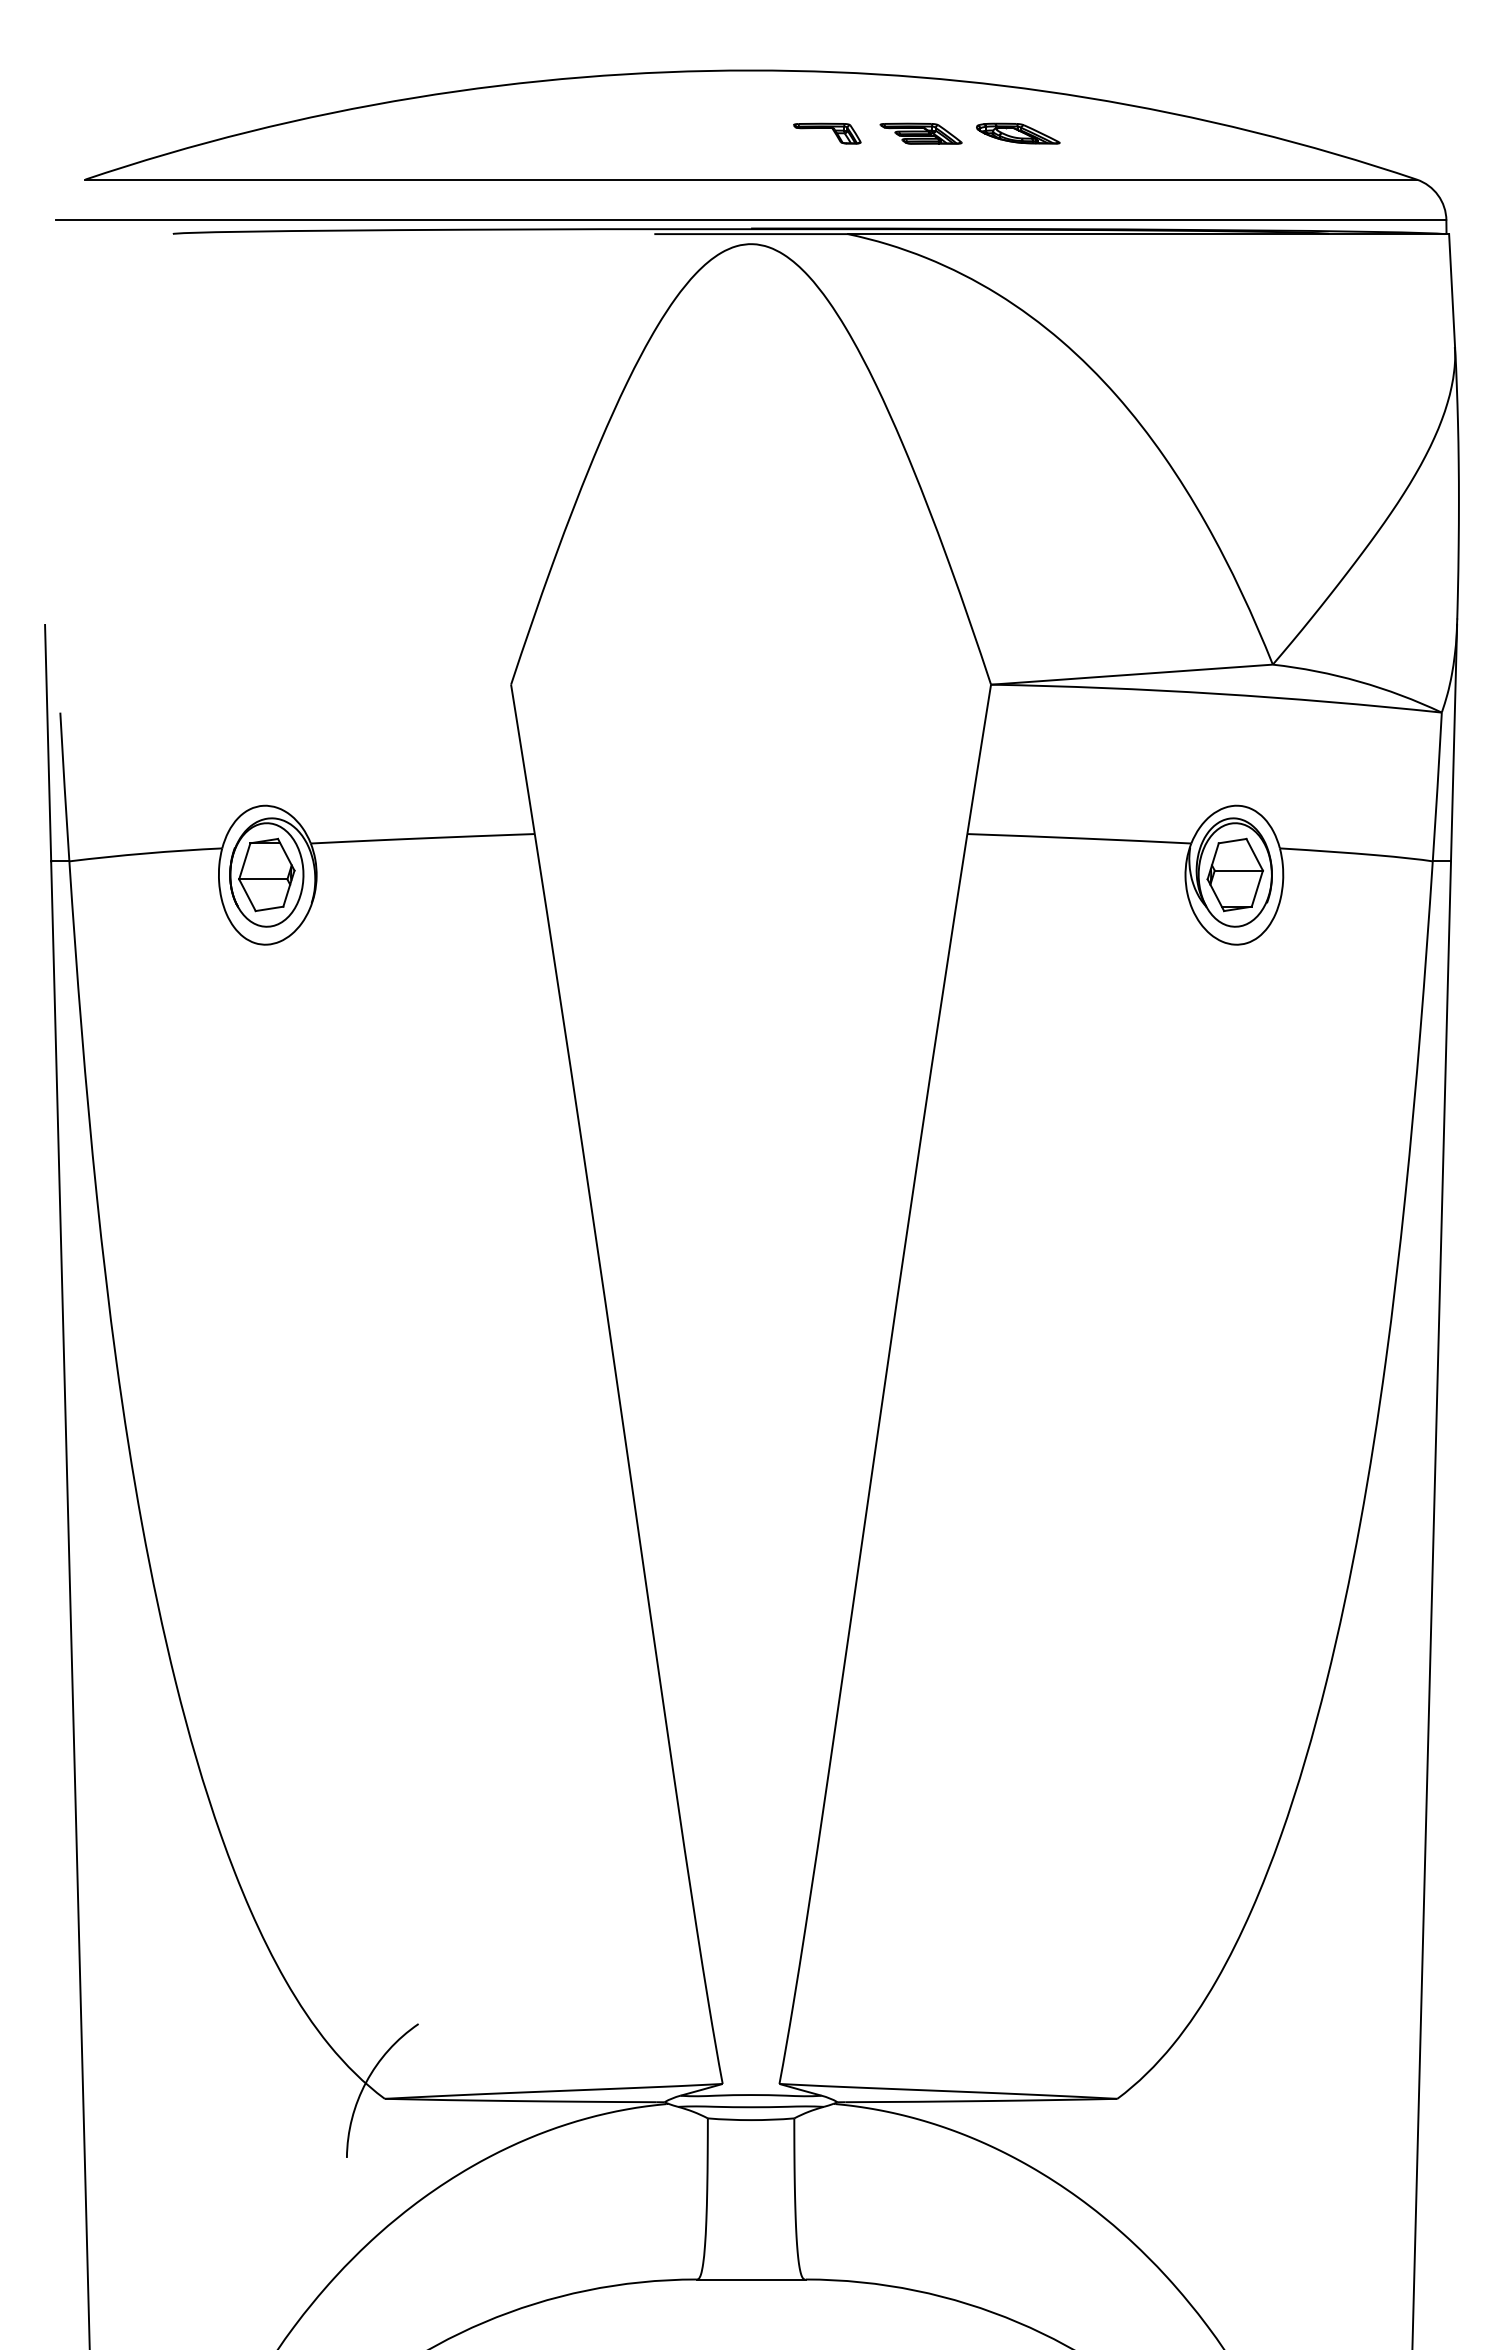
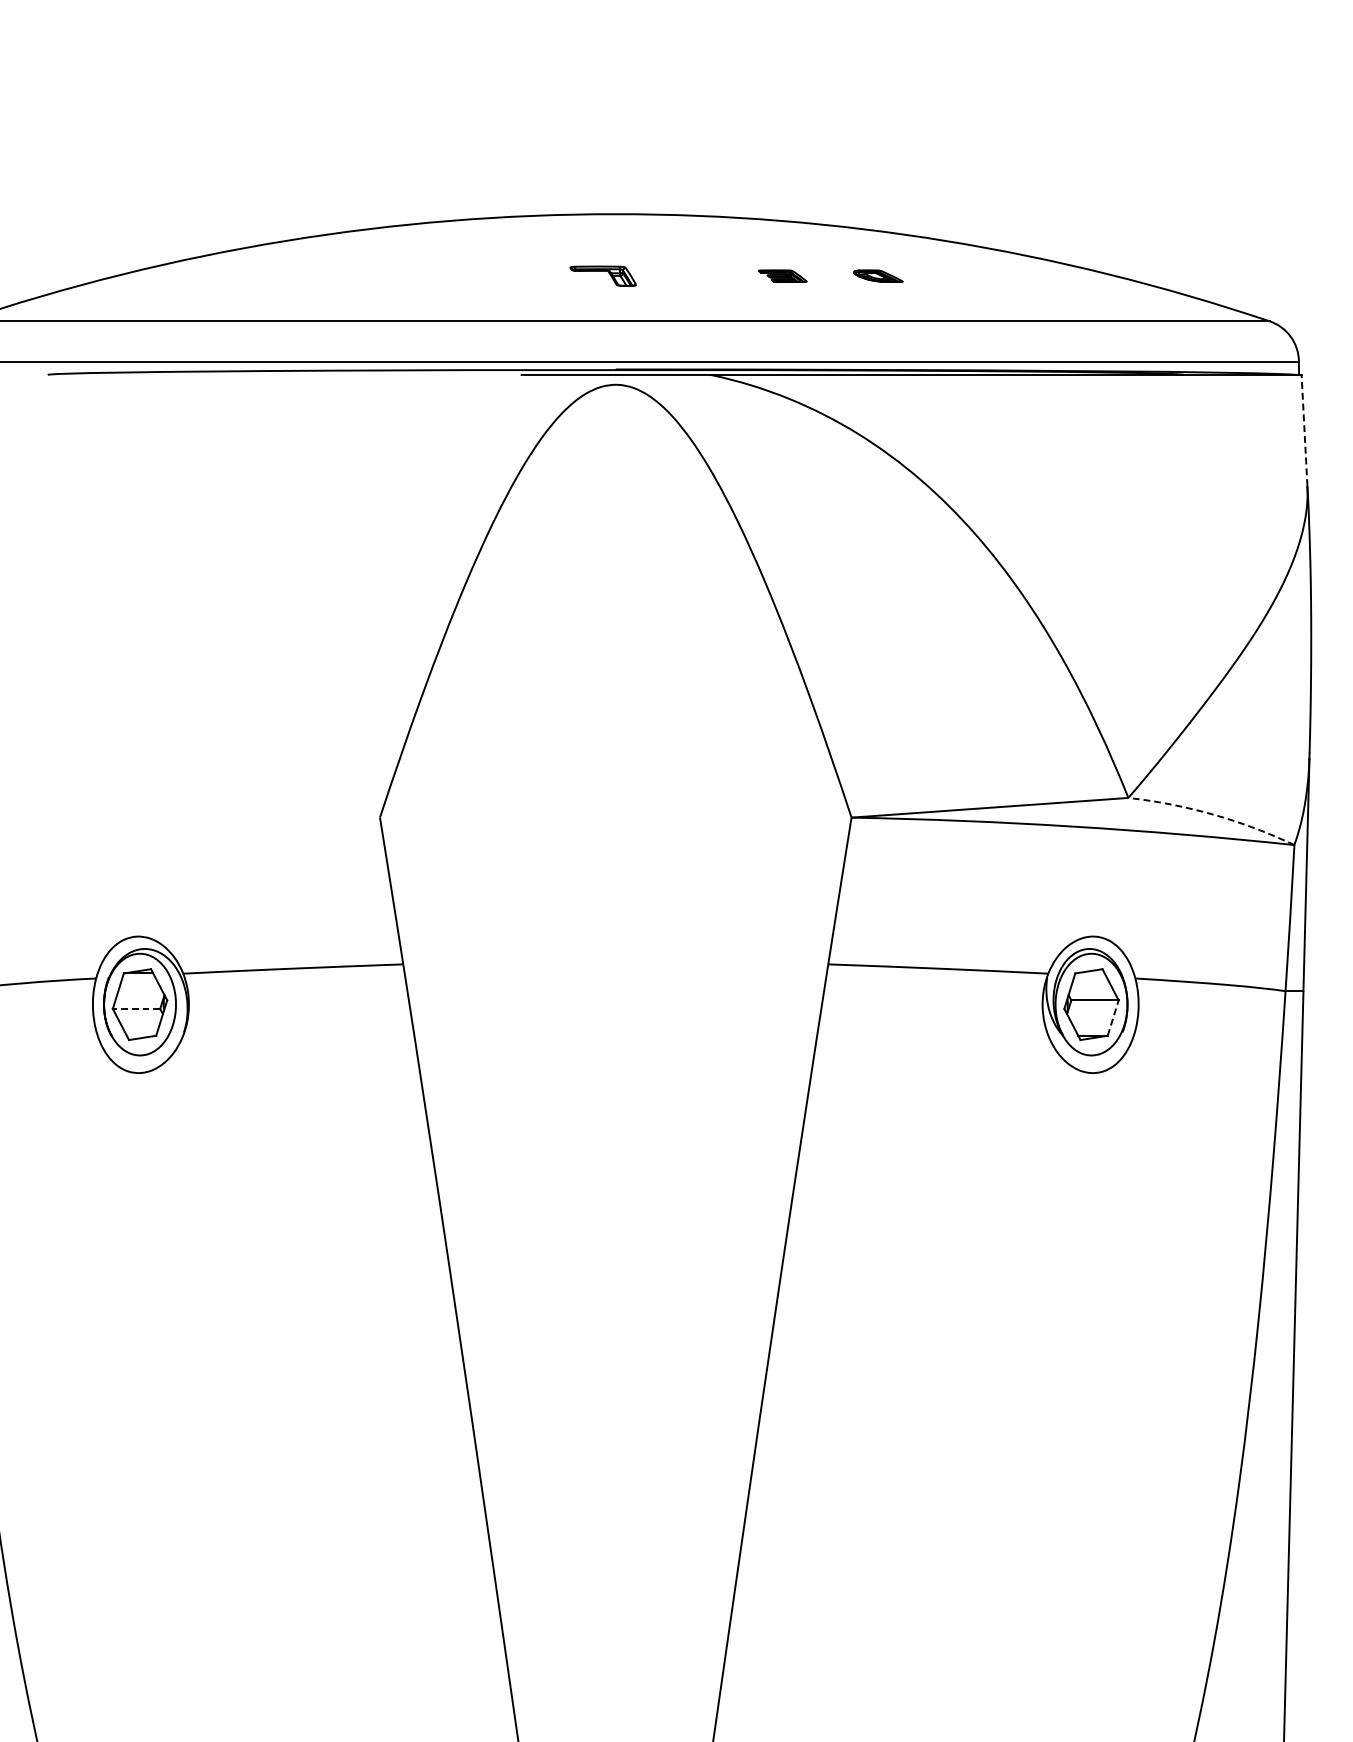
part: (827, 133) -> (603, 276), moved
part: (920, 133) -> (782, 276), size x0.6
part: (1018, 133) -> (878, 276), size x0.6
line: (1452, 290) -> (1304, 430), solid -> dashed
arc: (1359, 681) -> (1213, 814), solid -> dashed
line: (262, 879) -> (135, 1009), solid -> dashed
line: (1257, 888) -> (1113, 1017), solid -> dashed

